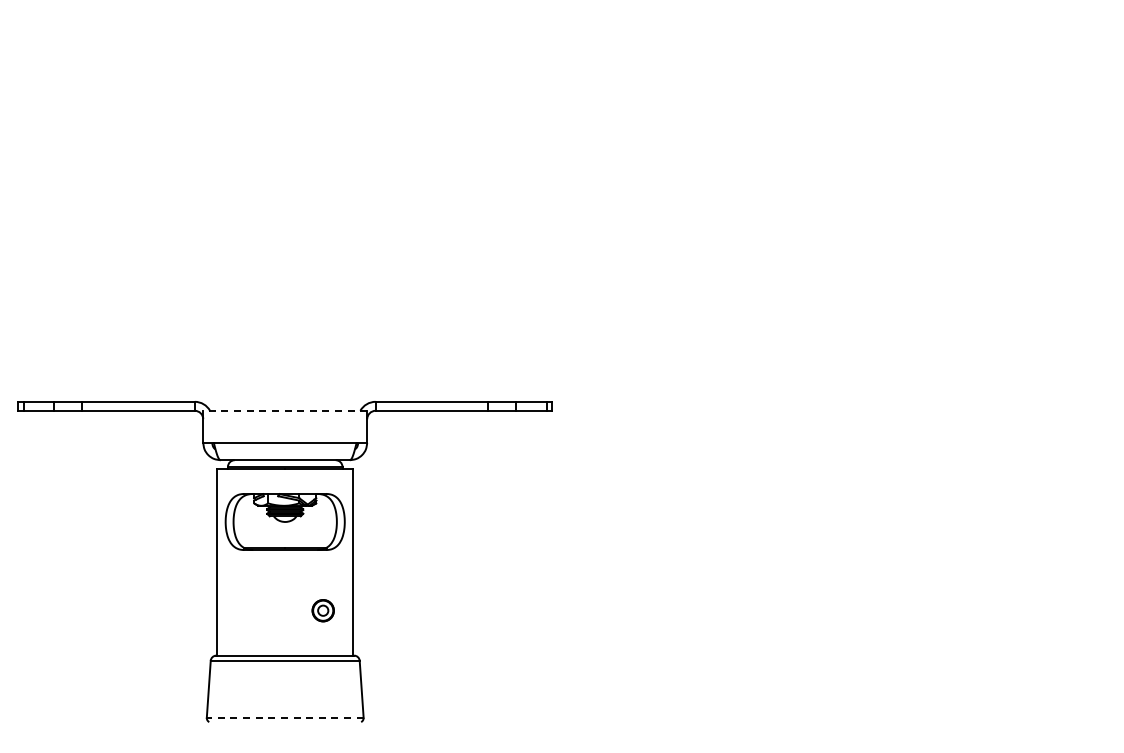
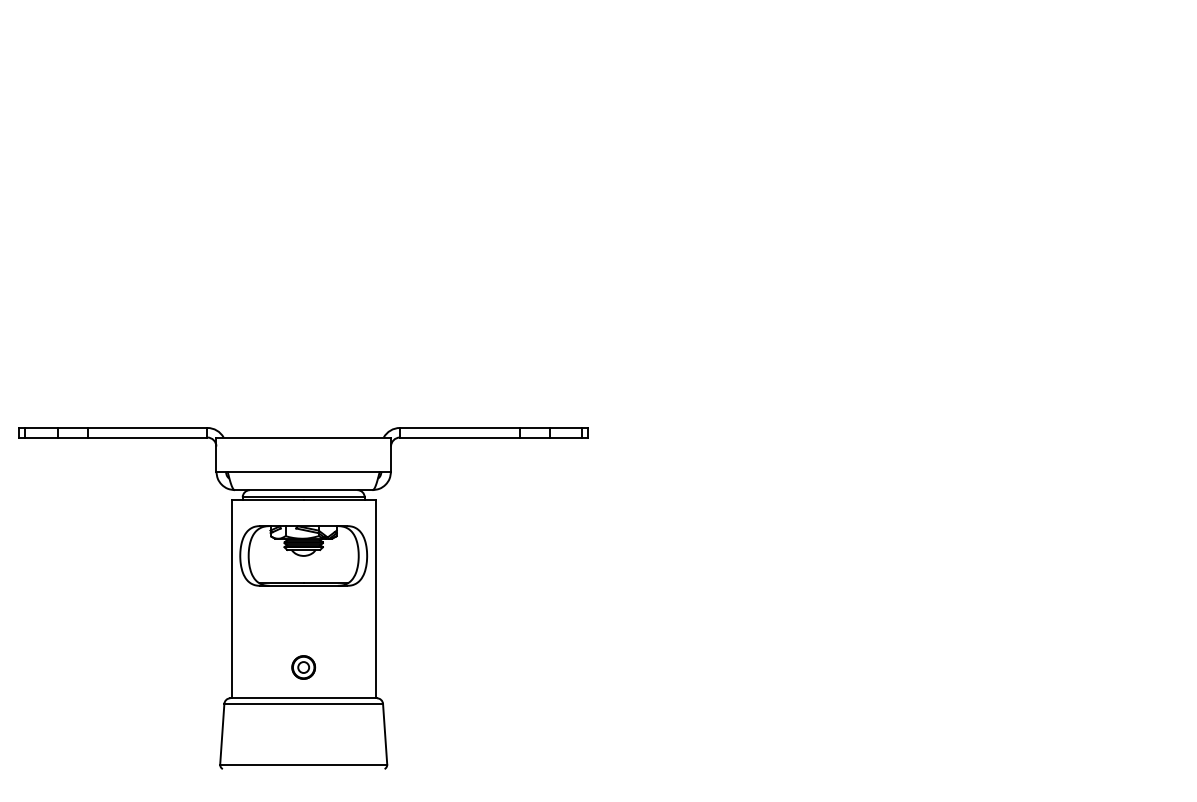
line: (285, 410) -> (303, 437), dashed -> solid
part: (322, 610) -> (302, 667), moved
line: (284, 717) -> (302, 764), dashed -> solid

